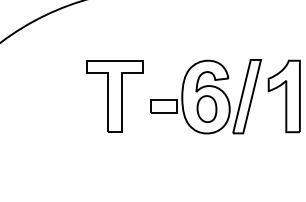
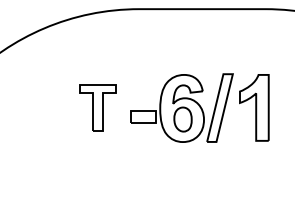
part: (114, 96) -> (97, 107), size x0.7

